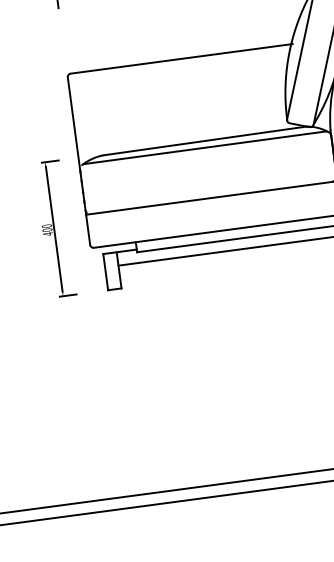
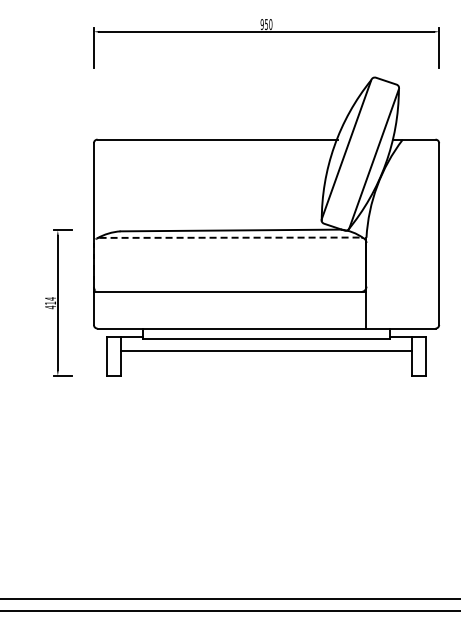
line: (205, 147) -> (230, 237), solid -> dashed
text: (47, 227) -> (50, 300), 400 -> 414

